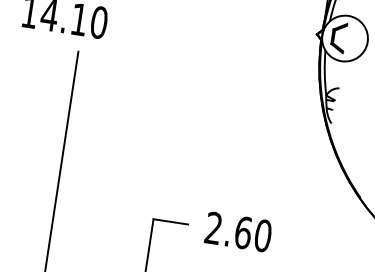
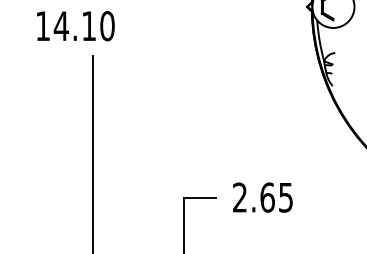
text: (262, 235) -> (285, 197), 2.60 -> 2.65

